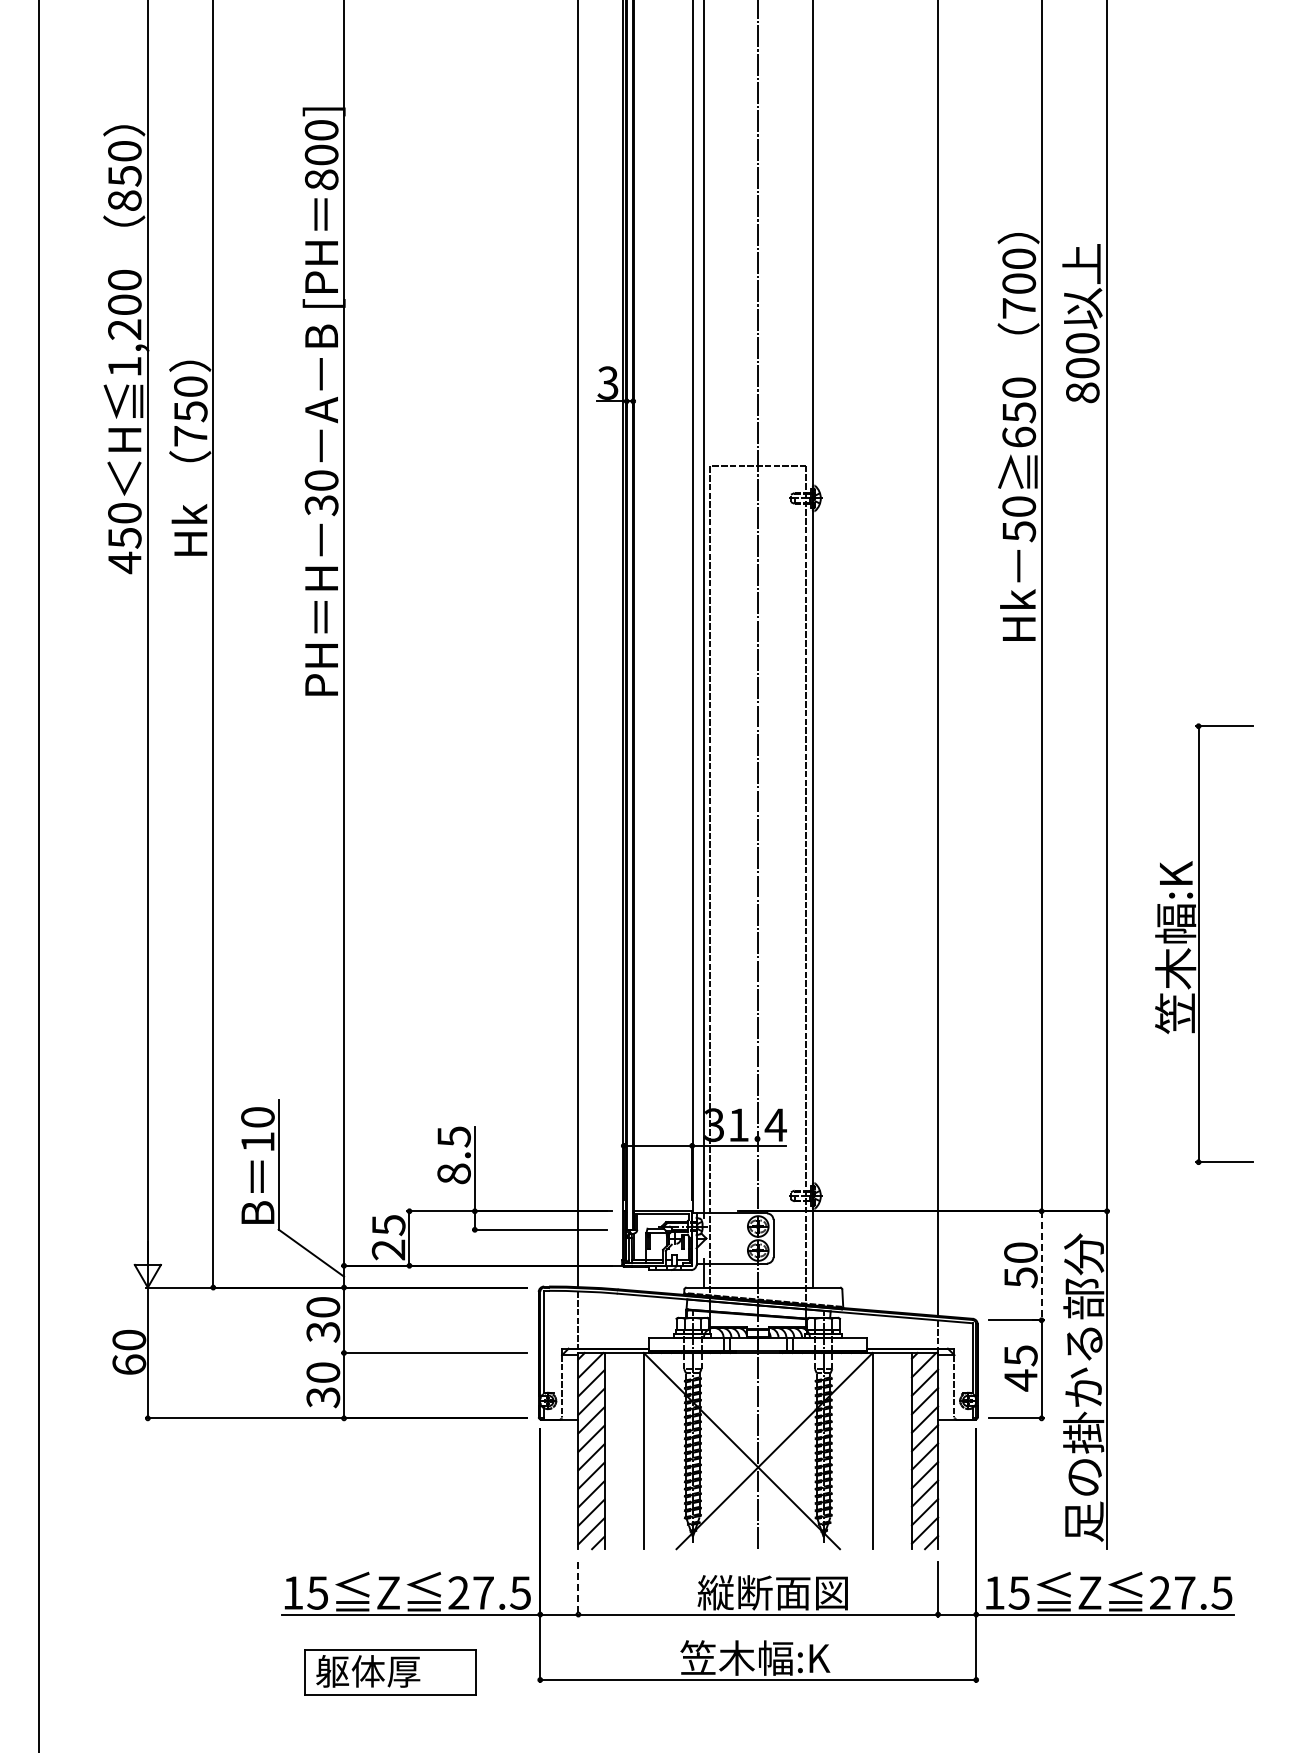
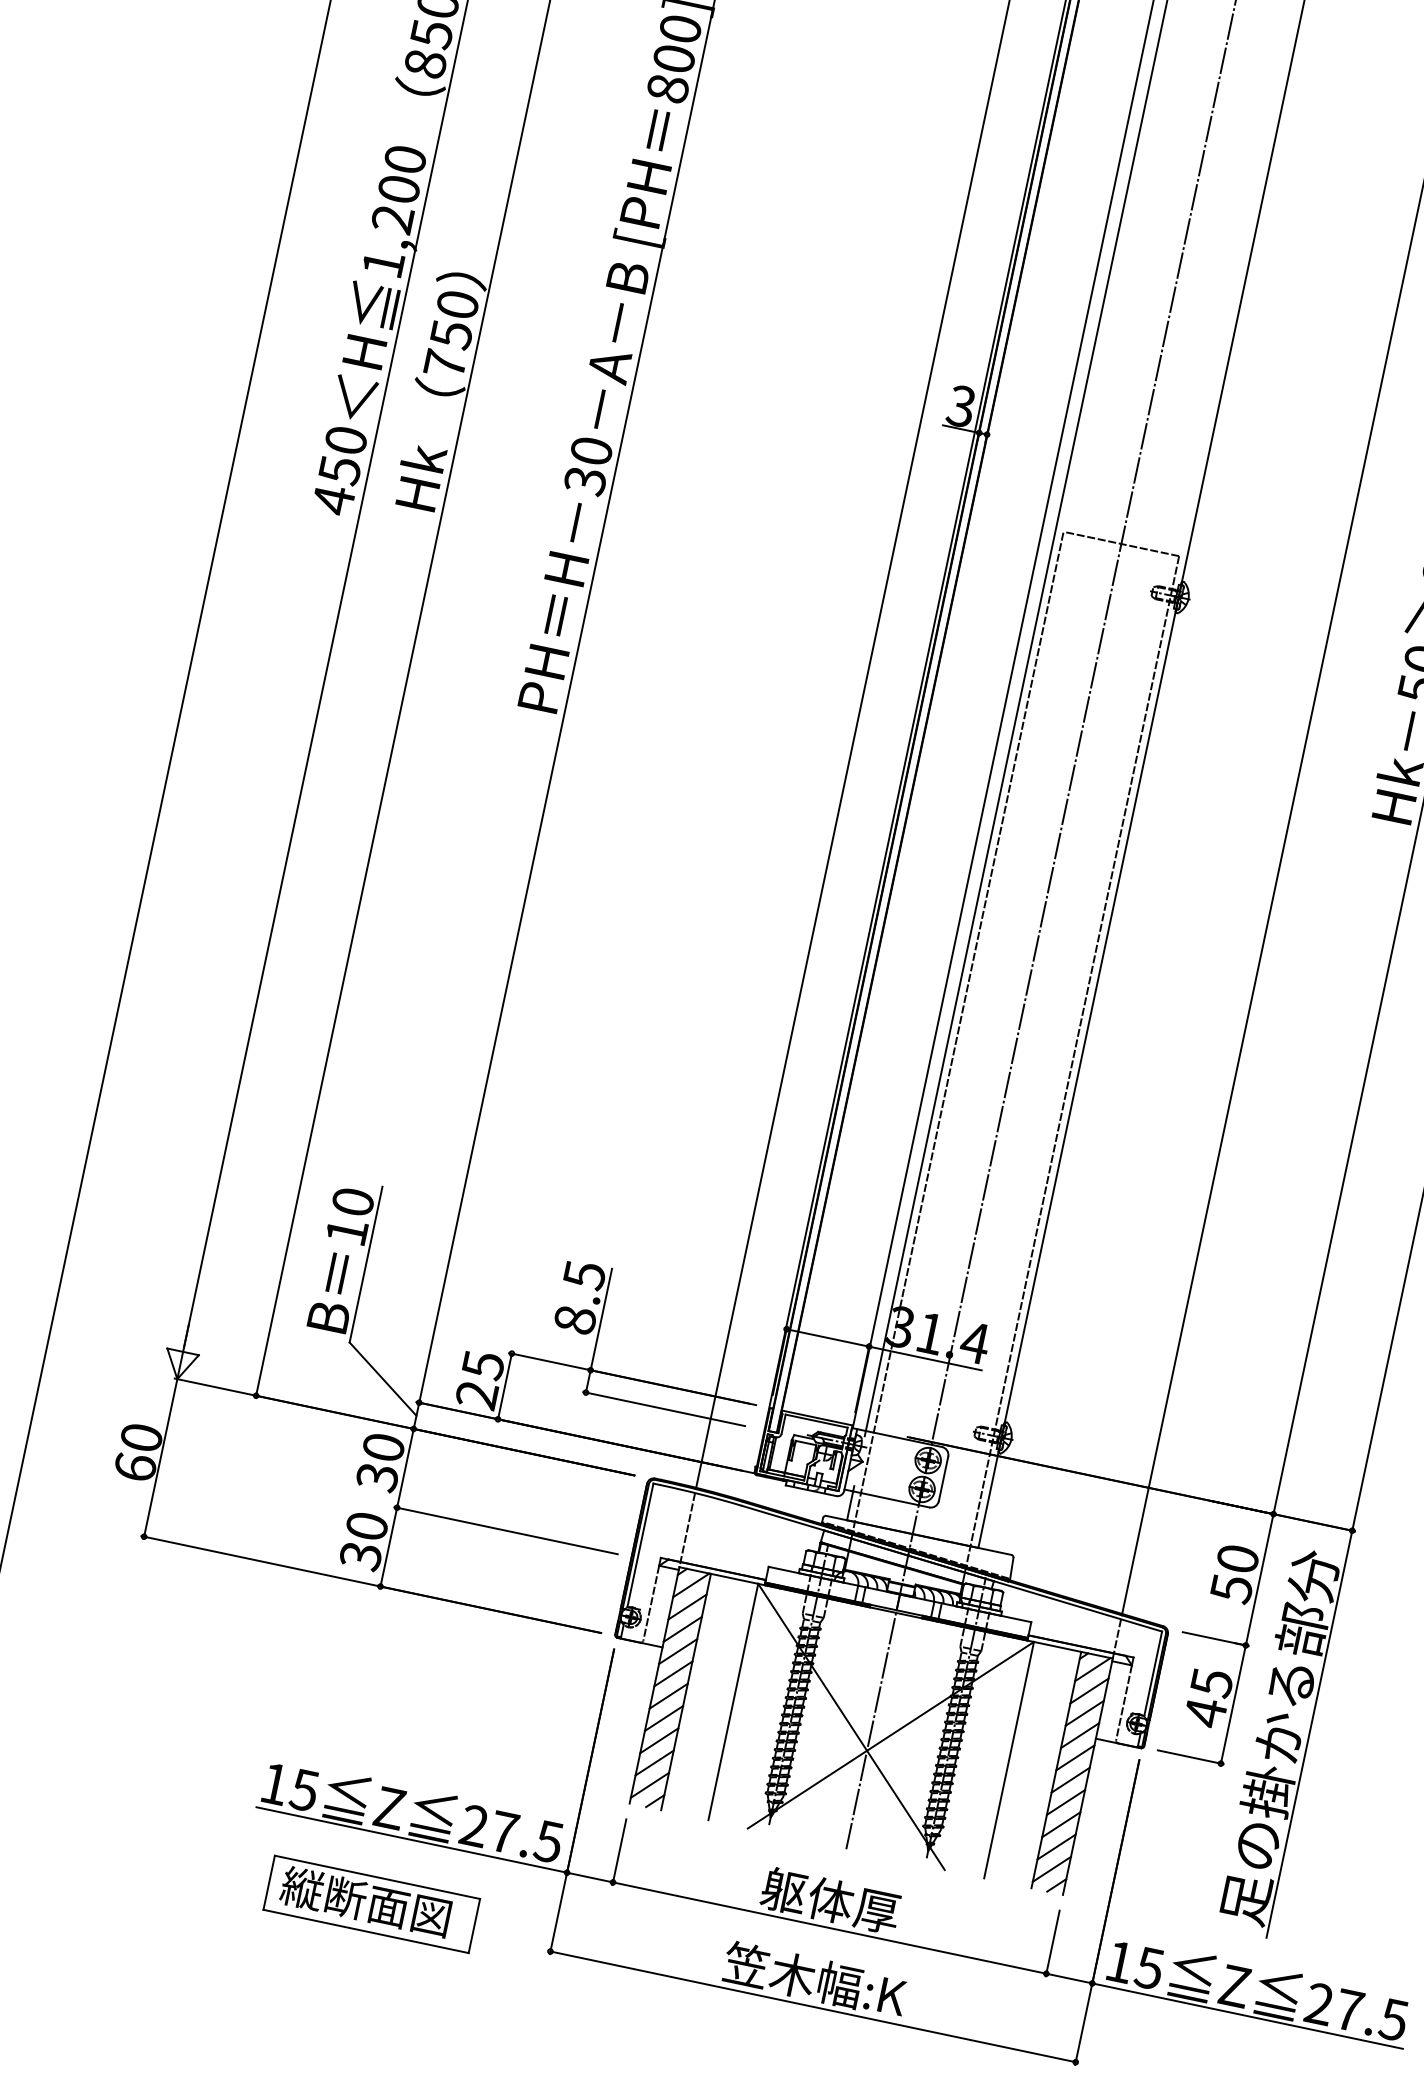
line: (1041, 1266) -> (1259, 1580), dashed -> solid
line: (578, 1589) -> (619, 1852), dashed -> solid
text: (772, 1592) -> (852, 1905), 縦断面図 -> 躯体厚
text: (384, 1671) -> (364, 1901), 躯体厚 -> 縦断面図

